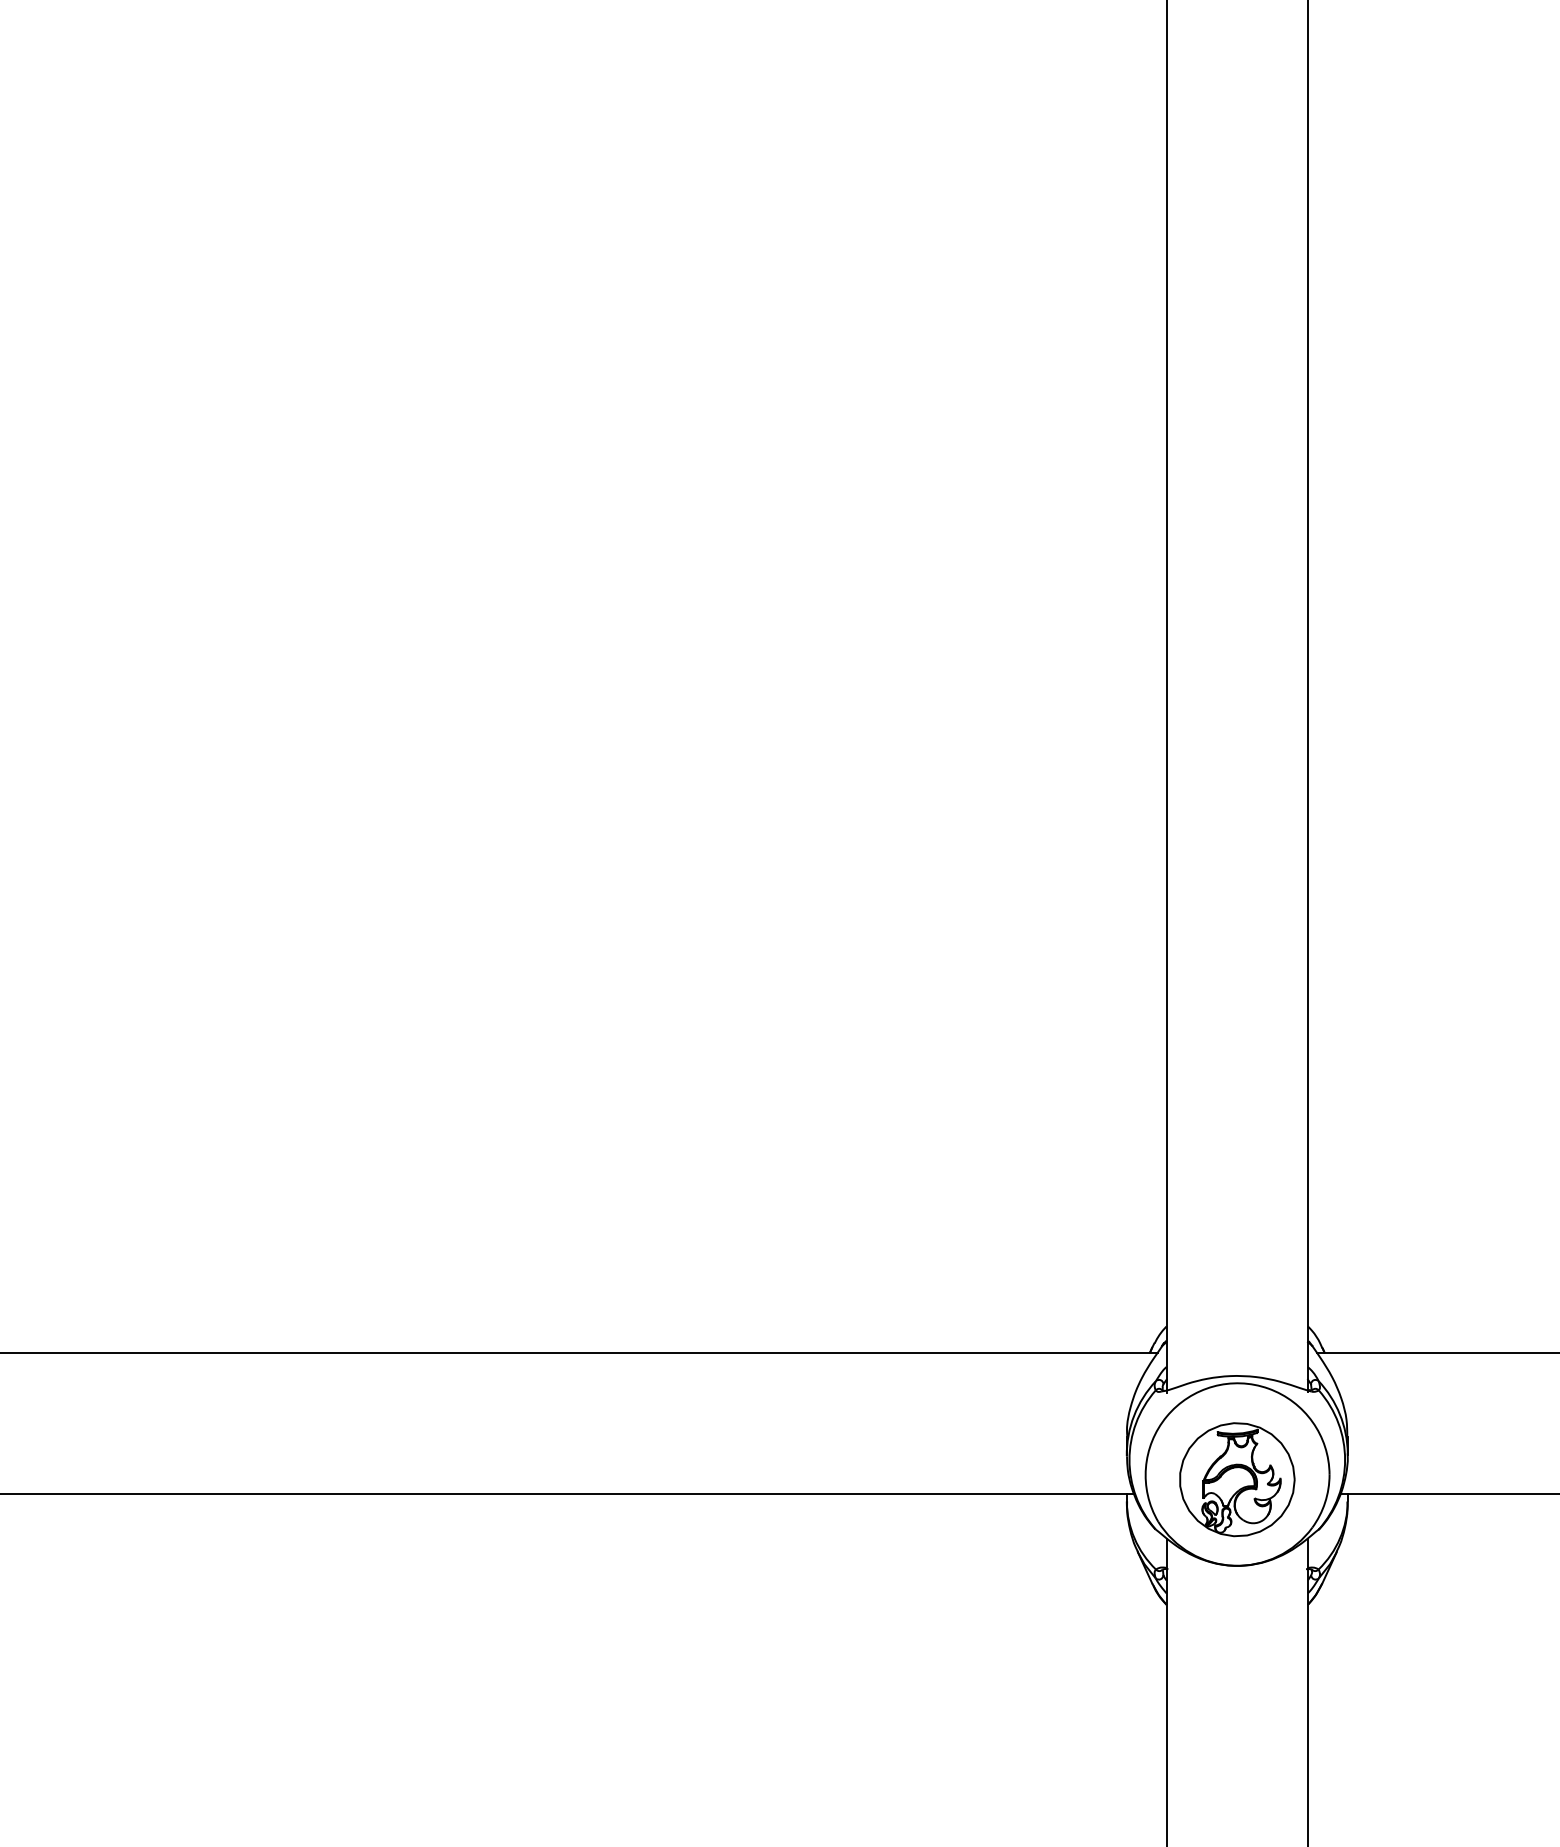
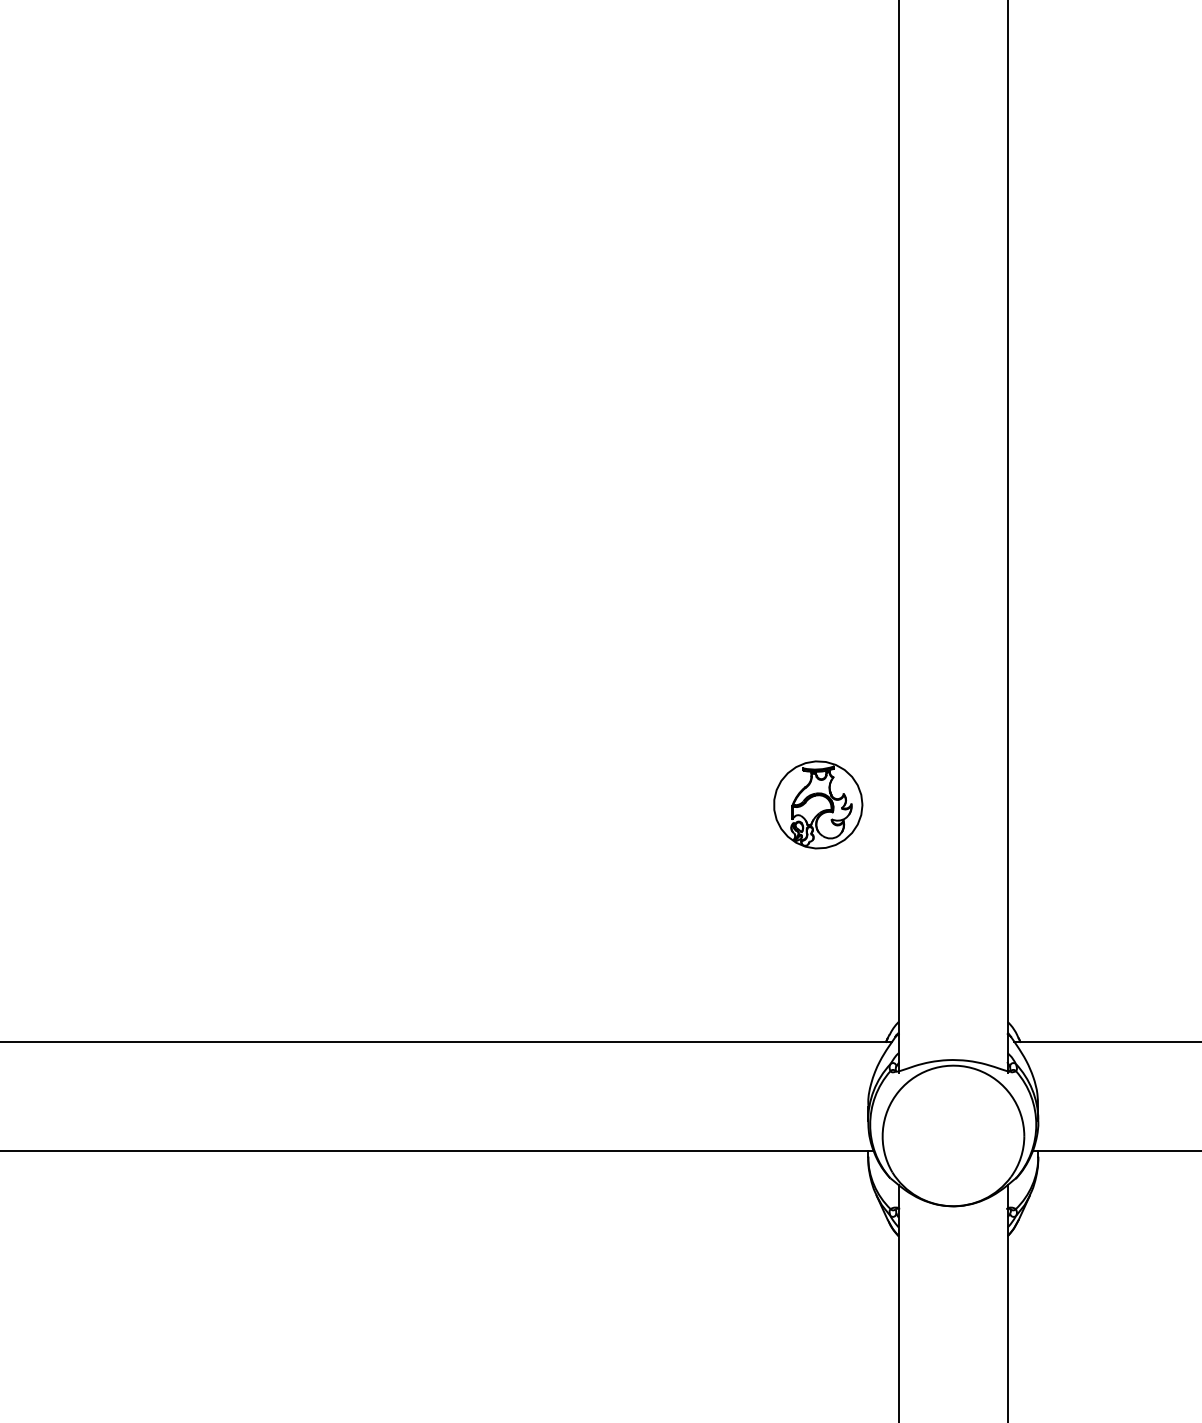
part: (1237, 1479) -> (818, 804), moved

